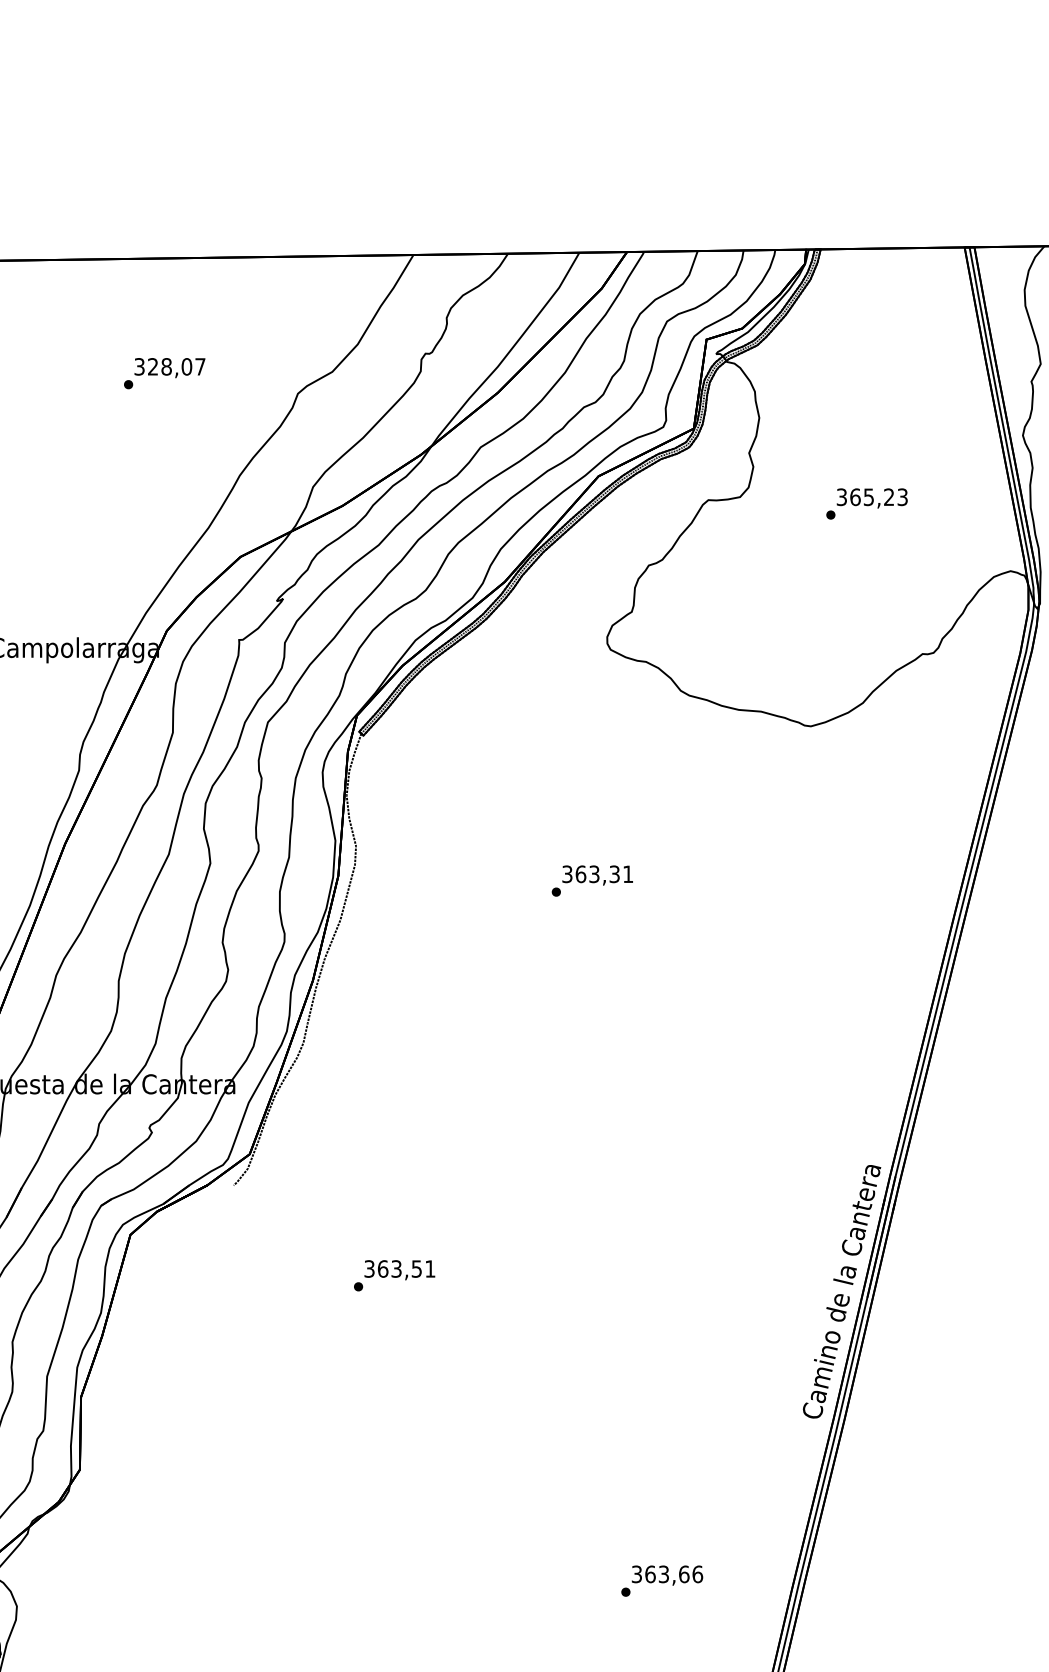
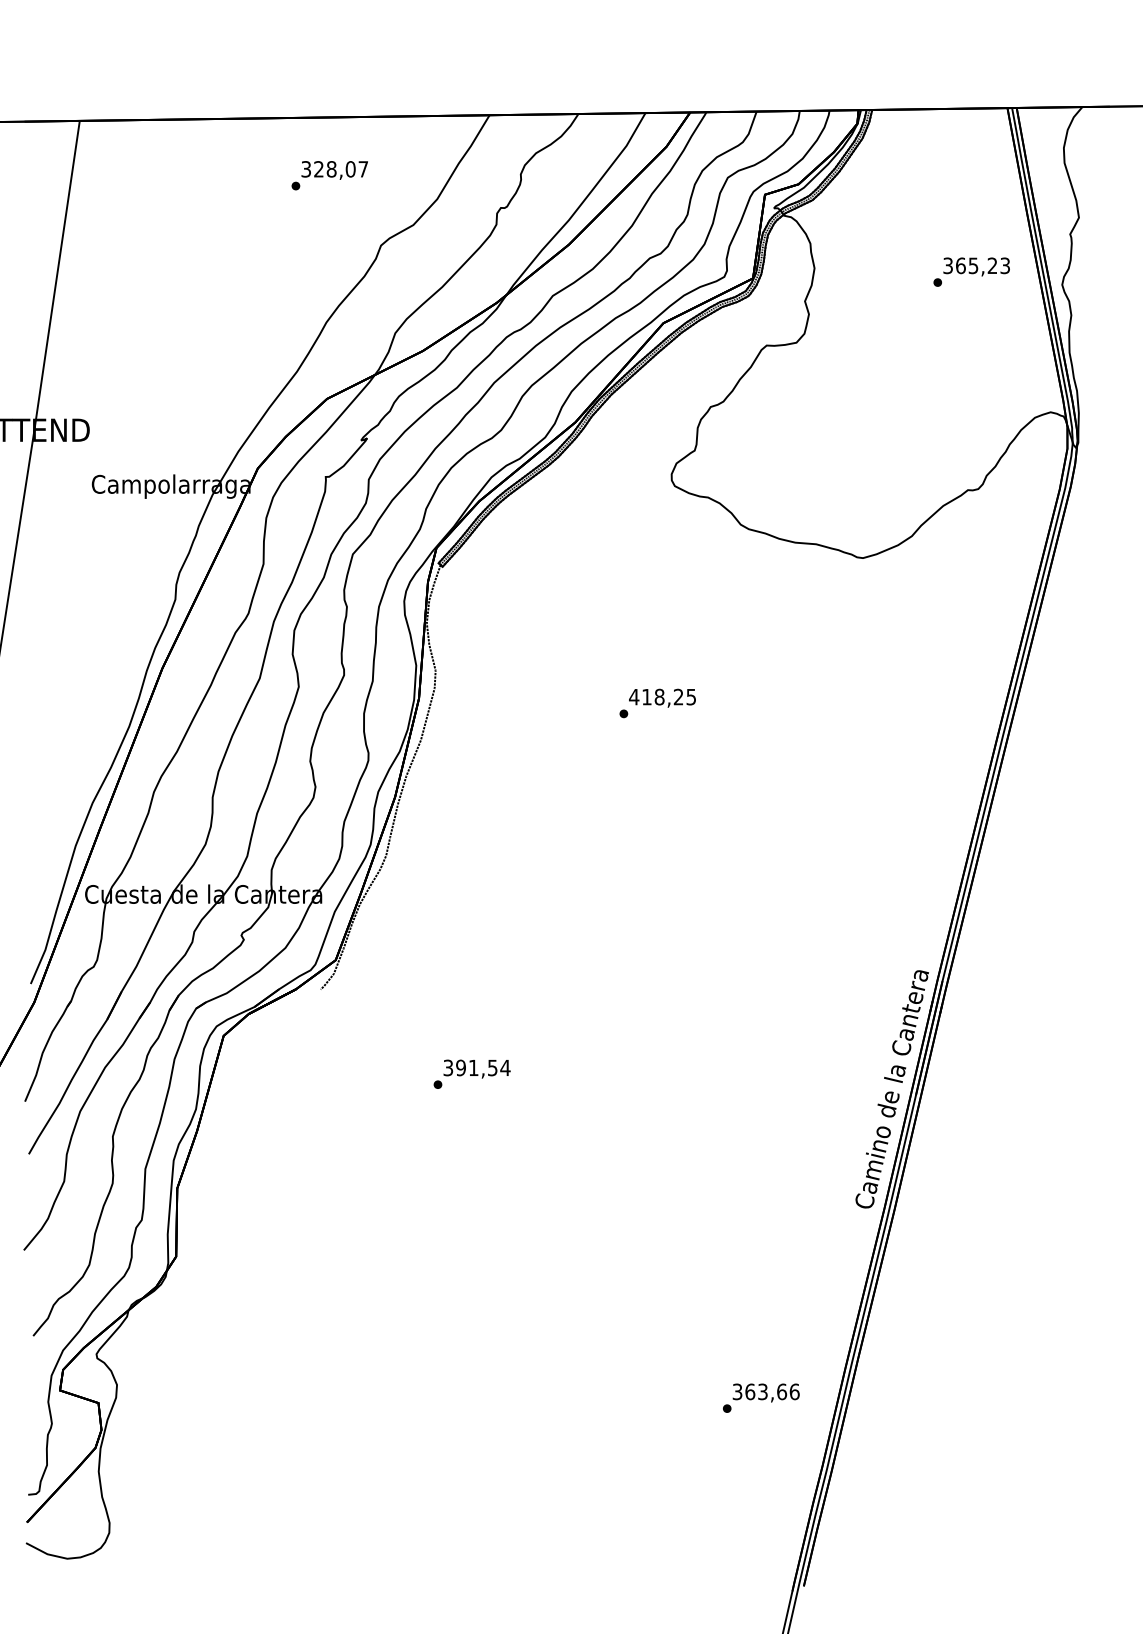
text: (164, 373) -> (329, 175), moved
text: (866, 503) -> (971, 271), moved
text: (597, 873) -> (662, 696), 363,31 -> 418,25
text: (406, 1268) -> (483, 1067), 363,51 -> 391,54
text: (662, 1580) -> (761, 1397), moved

